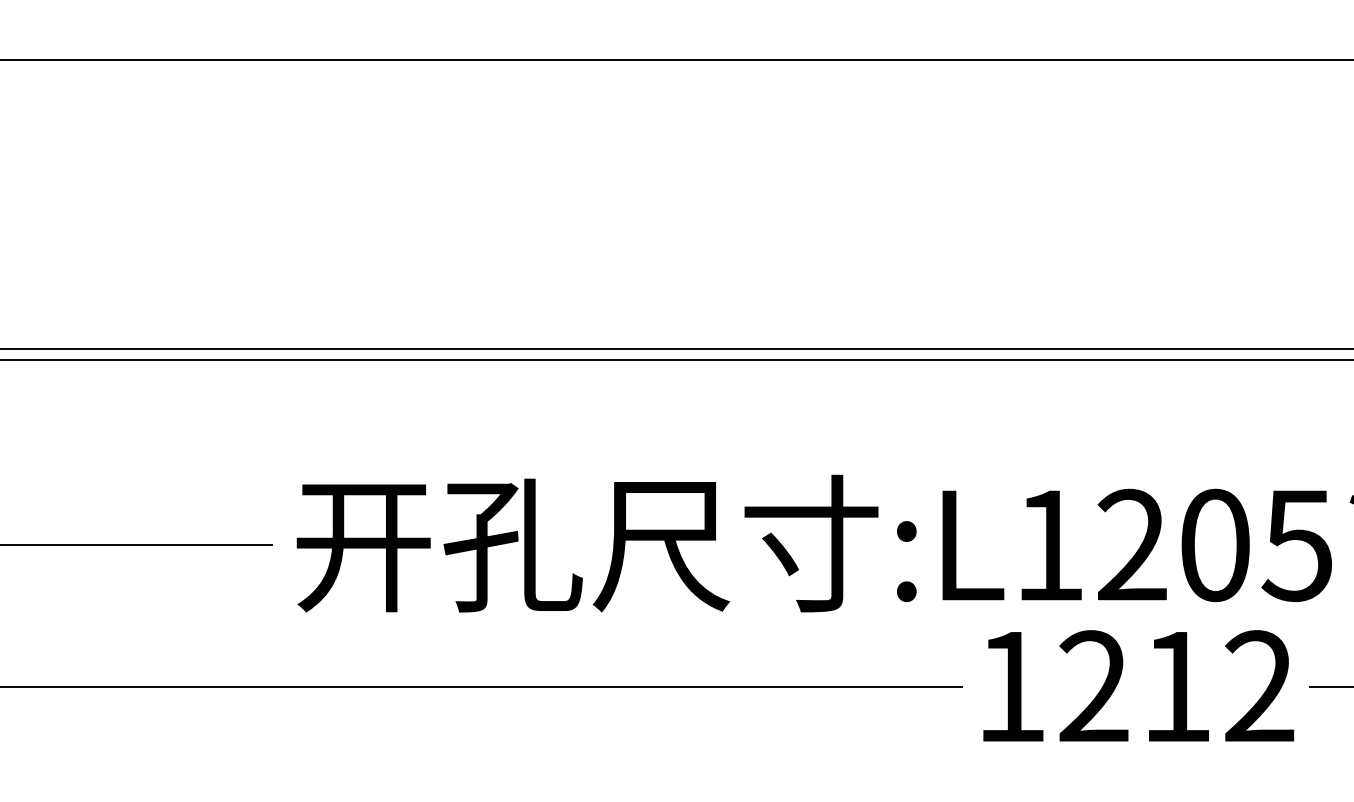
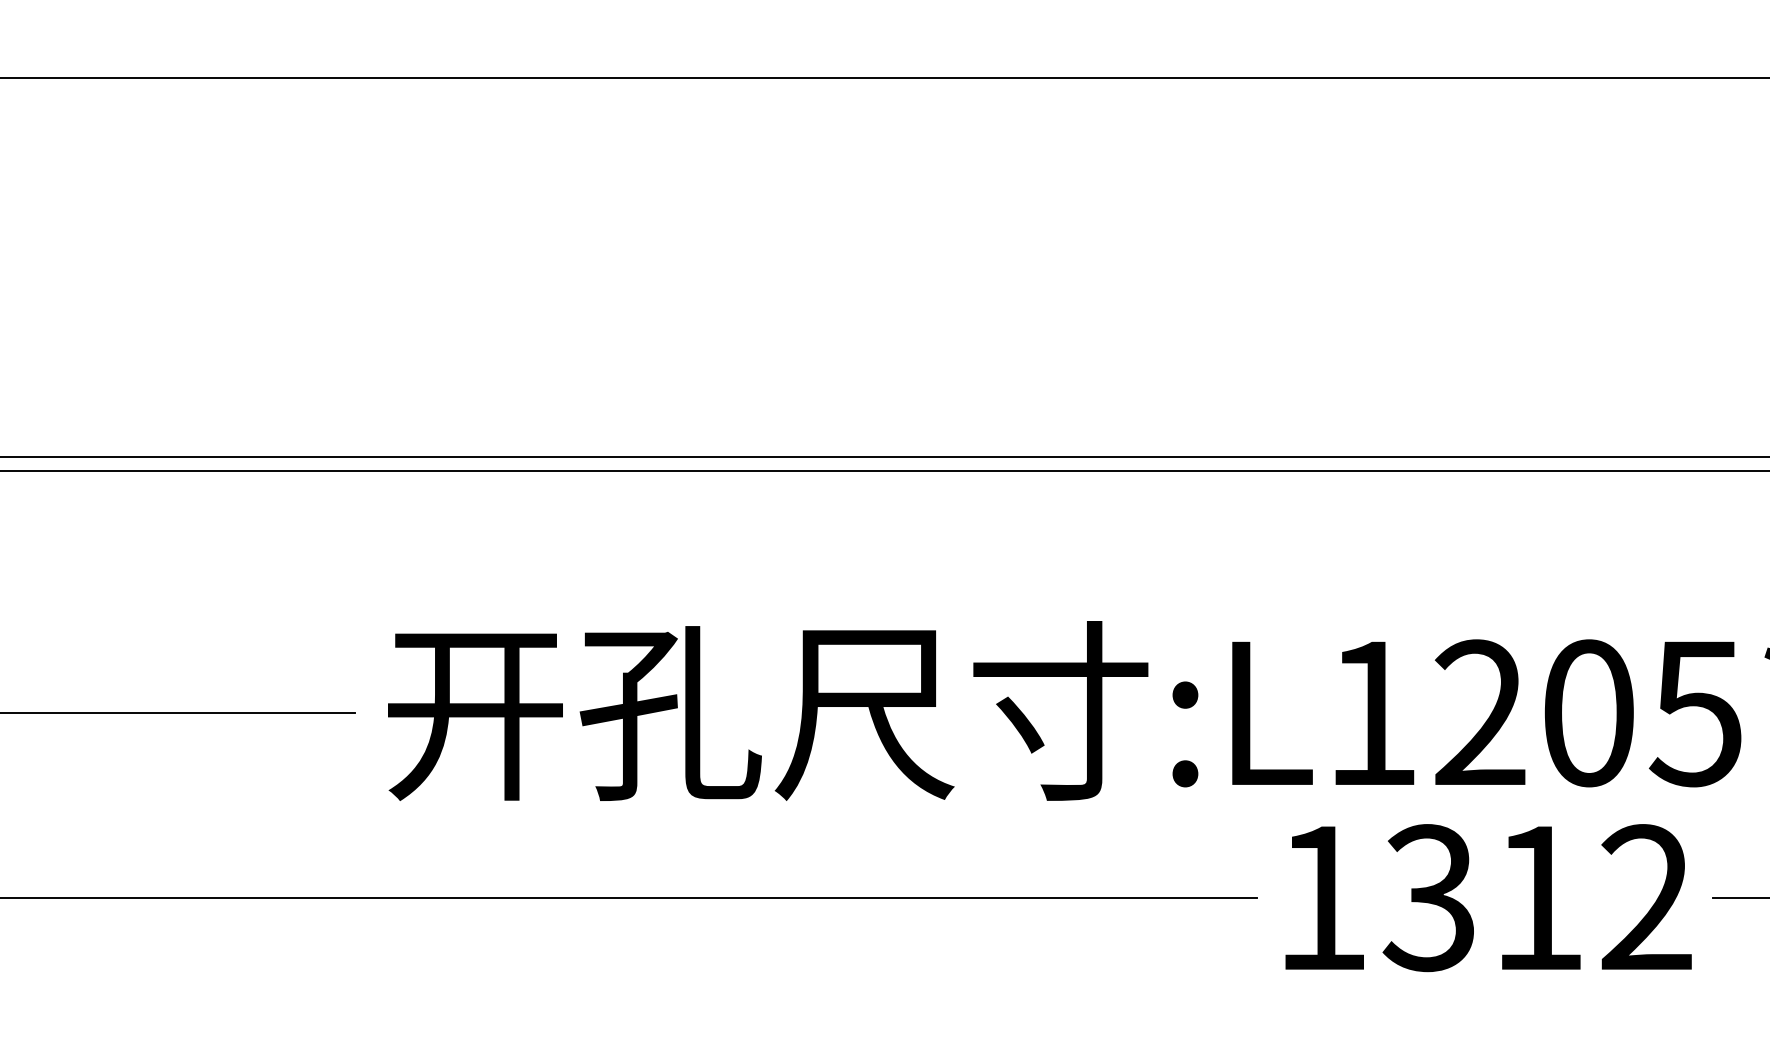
text: (1092, 687) -> (1428, 898), 1212 -> 1312

